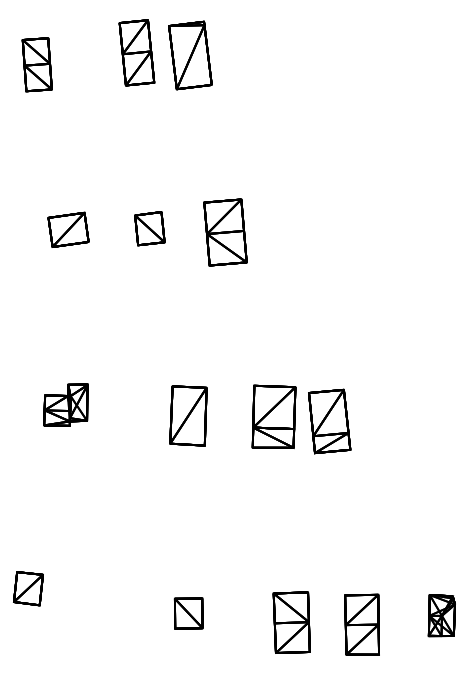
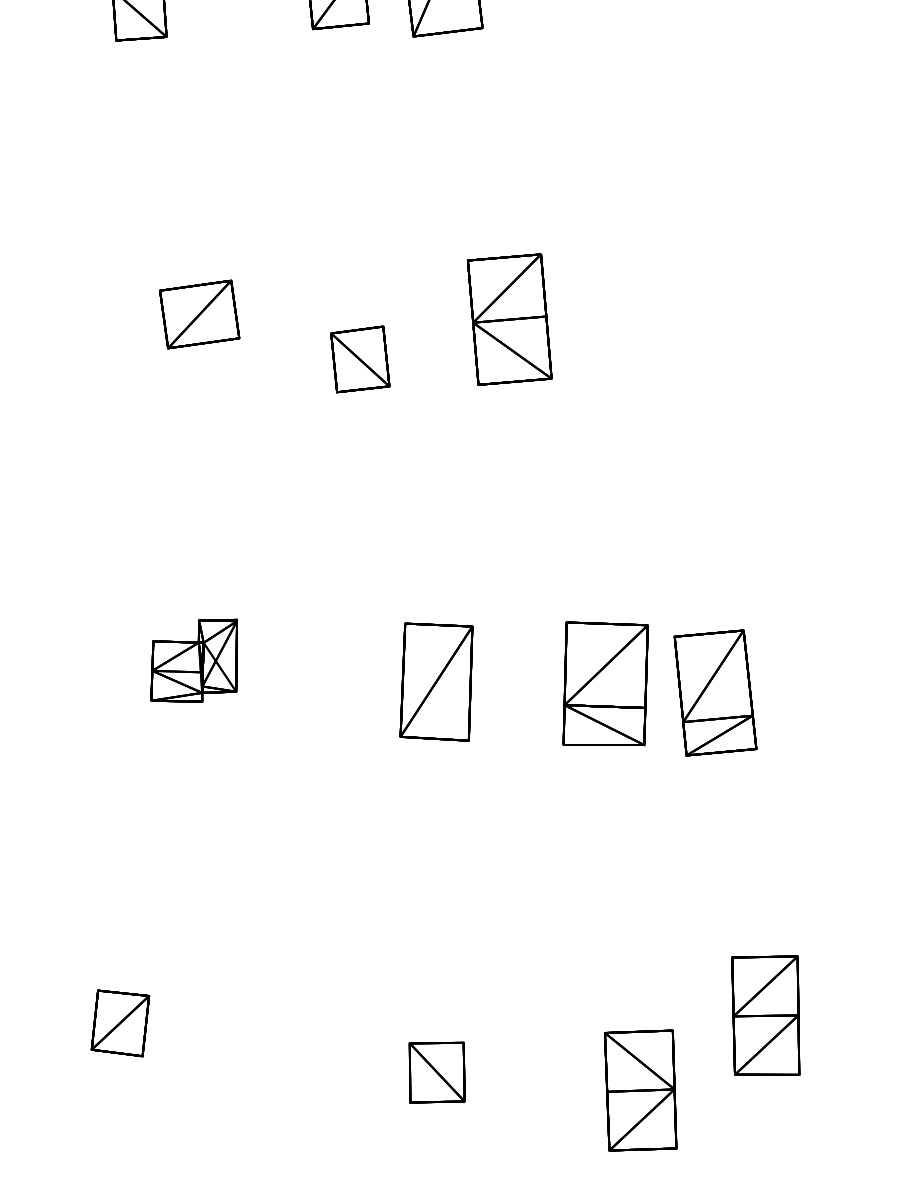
part: (149, 228) -> (359, 359), moved
part: (361, 624) -> (764, 1015), moved

